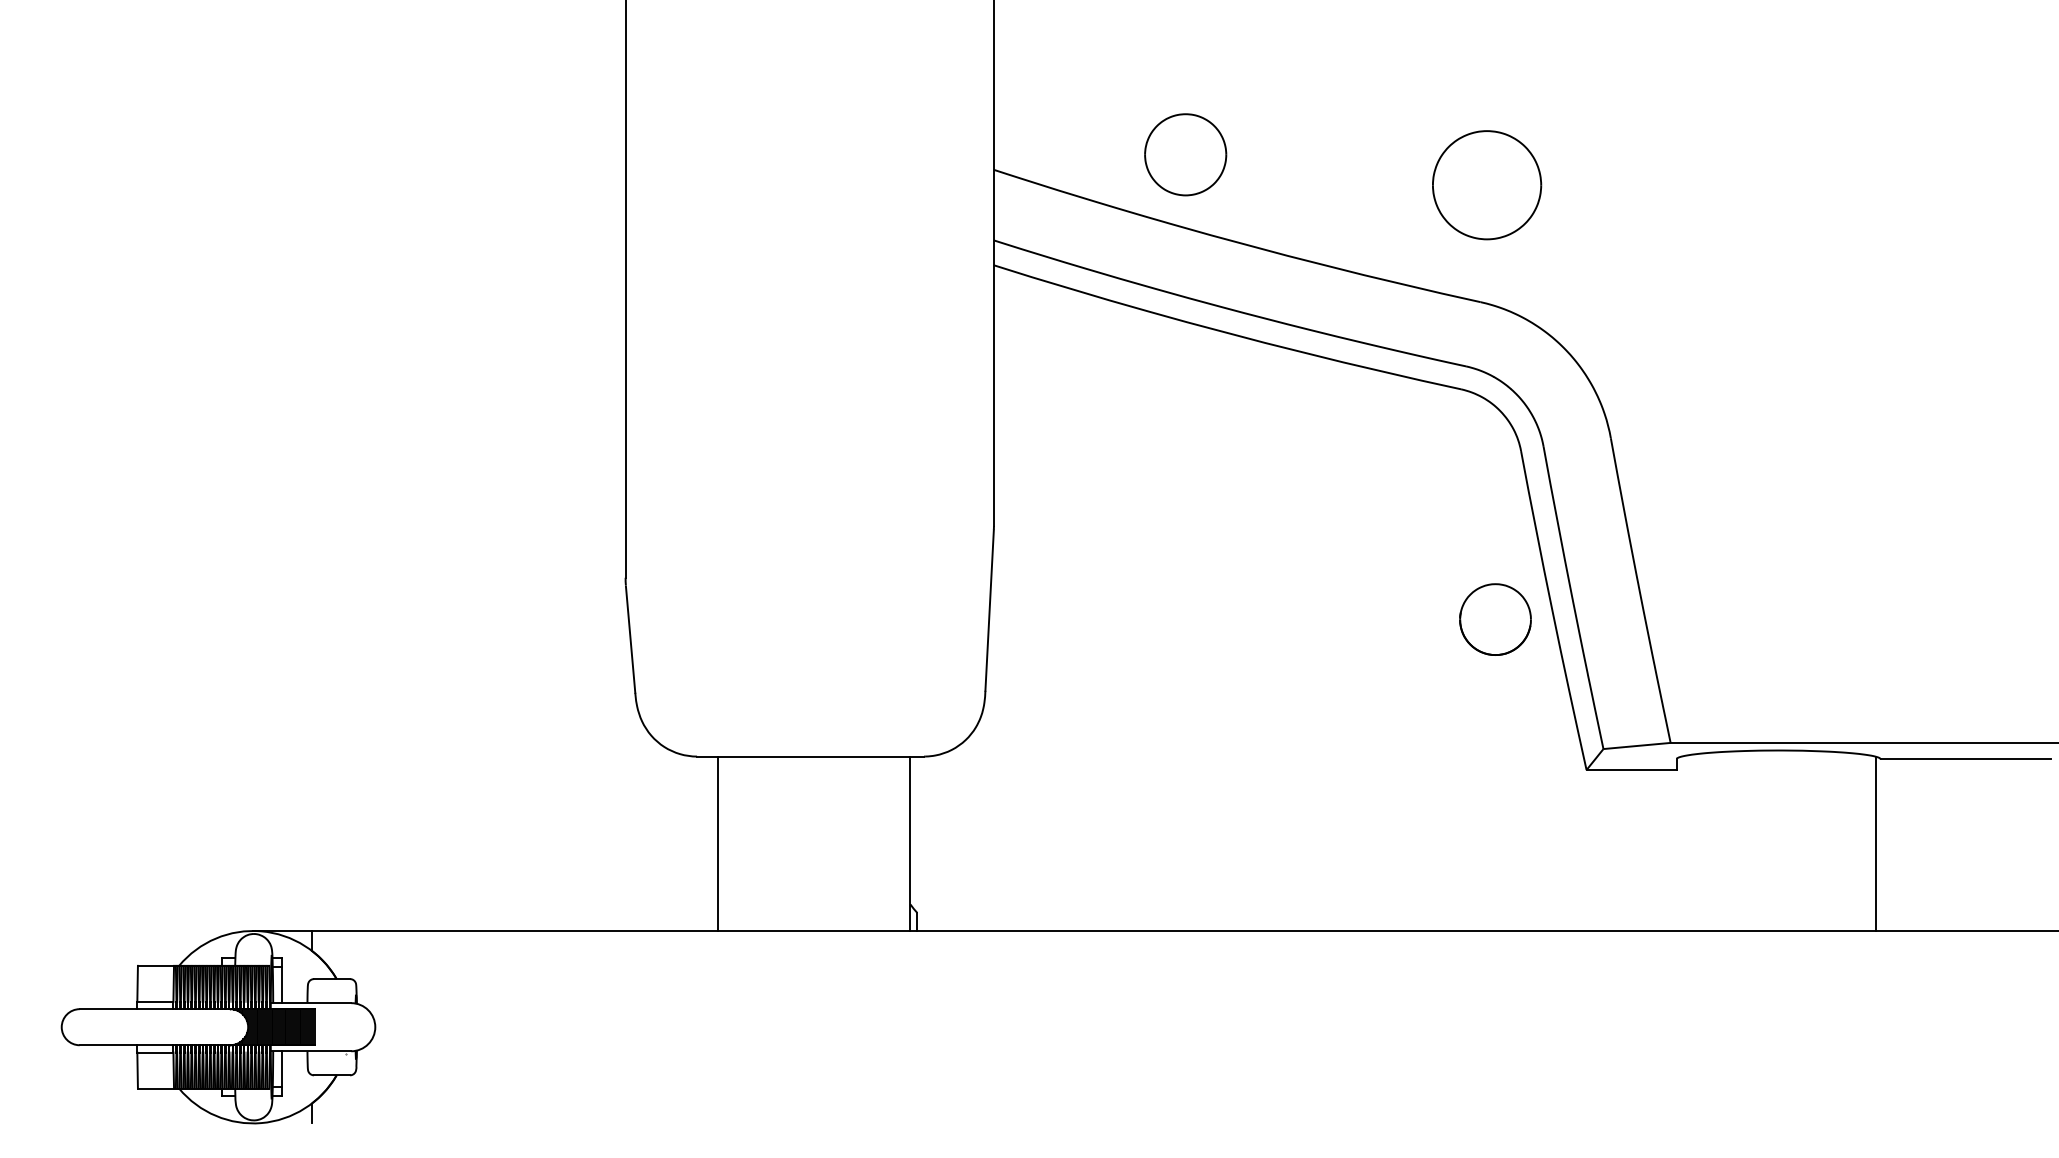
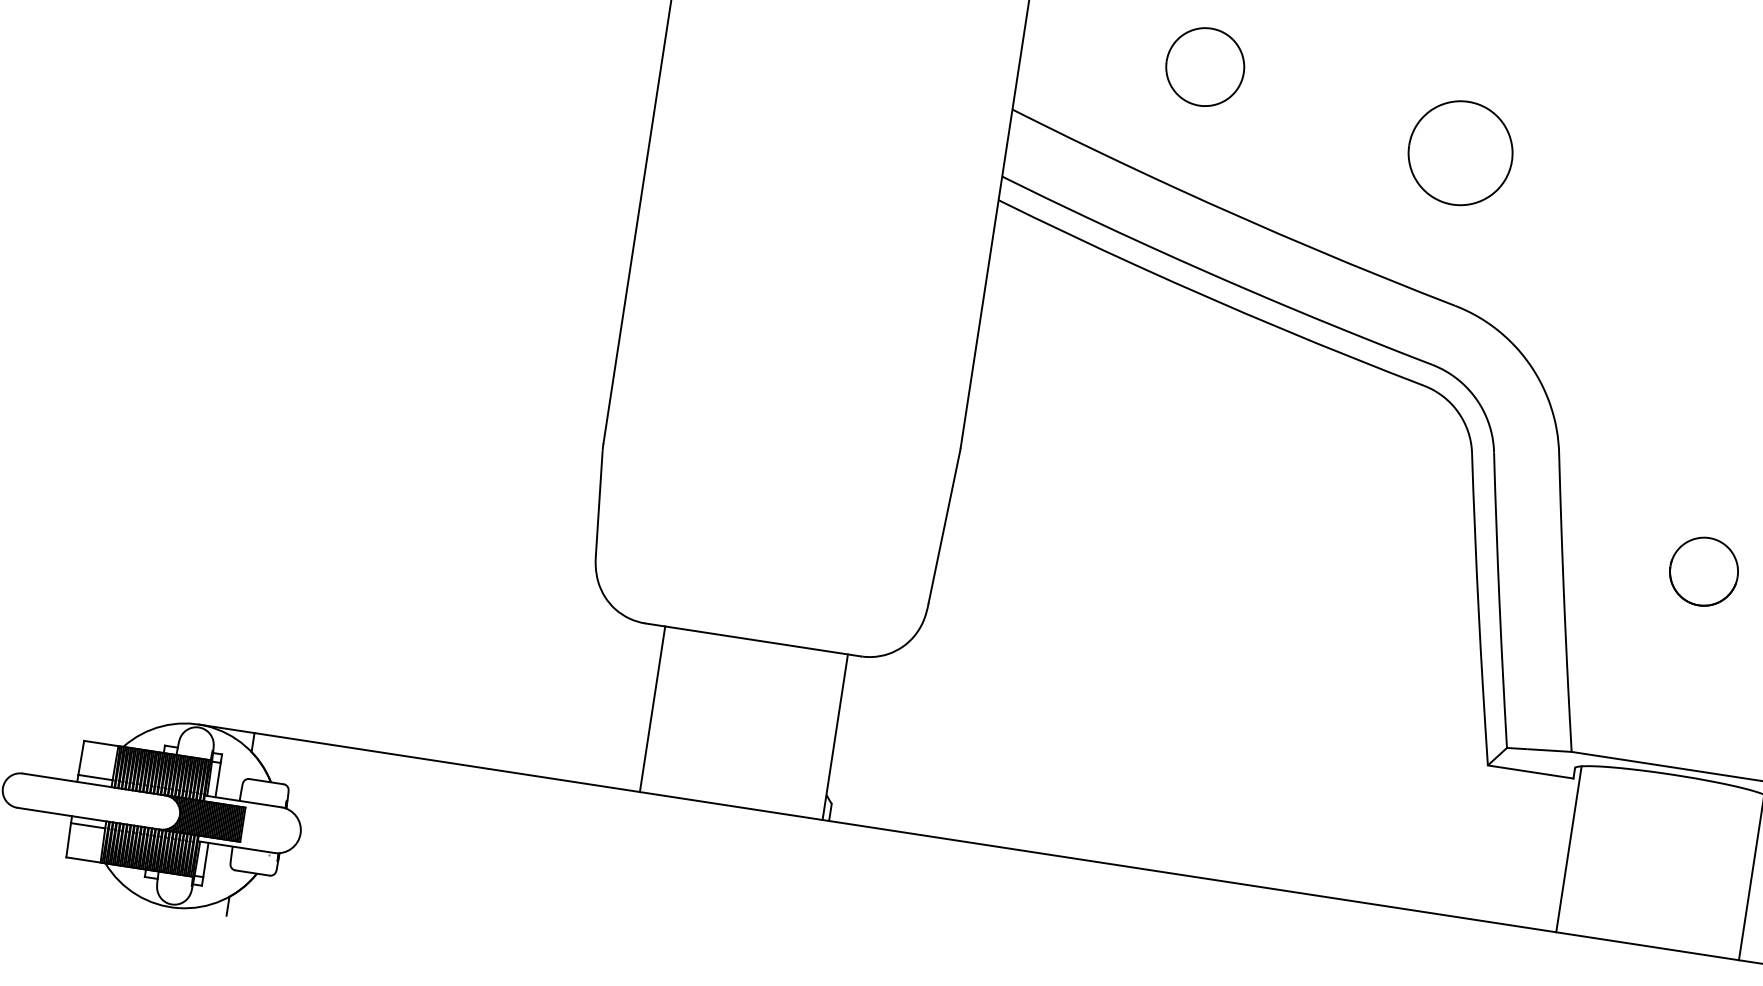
part: (1185, 154) -> (1205, 66), moved
part: (1487, 185) -> (1460, 153), moved
part: (1495, 619) -> (1704, 571), moved
line: (1683, 843) -> (1569, 849), added

